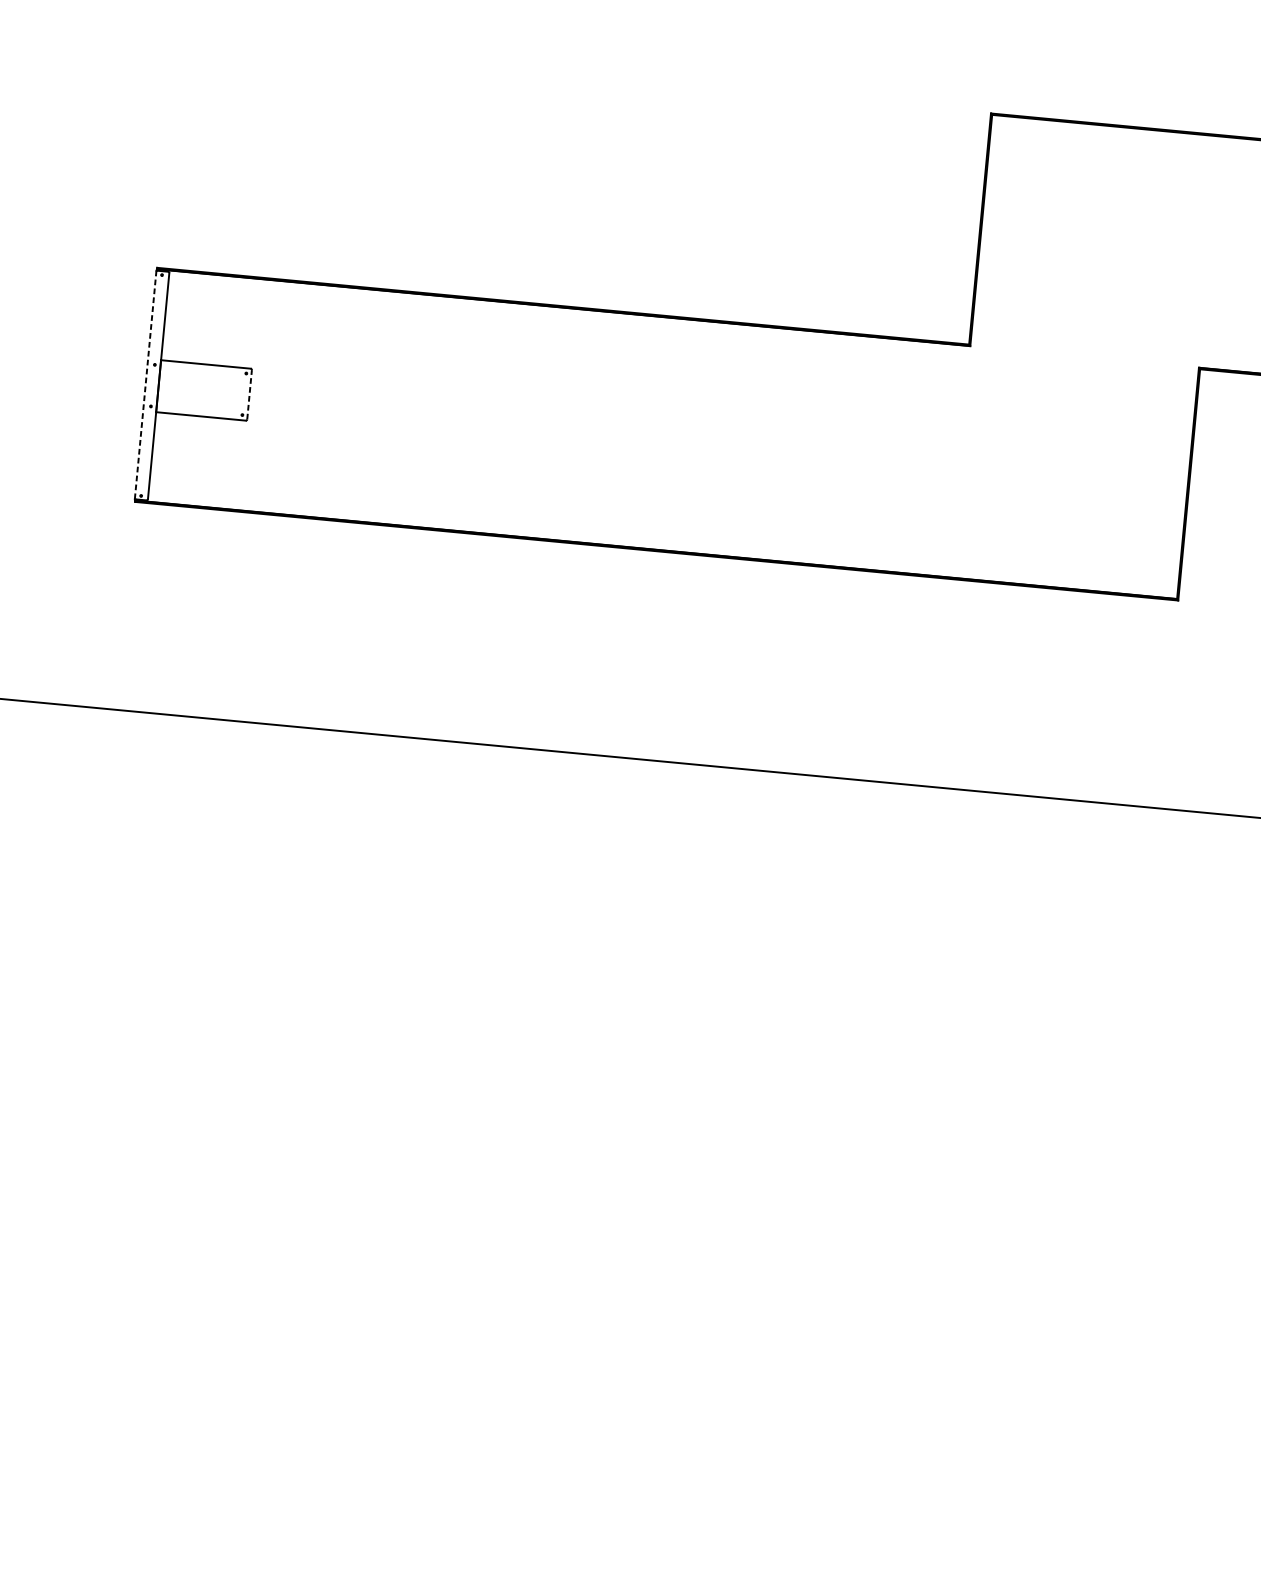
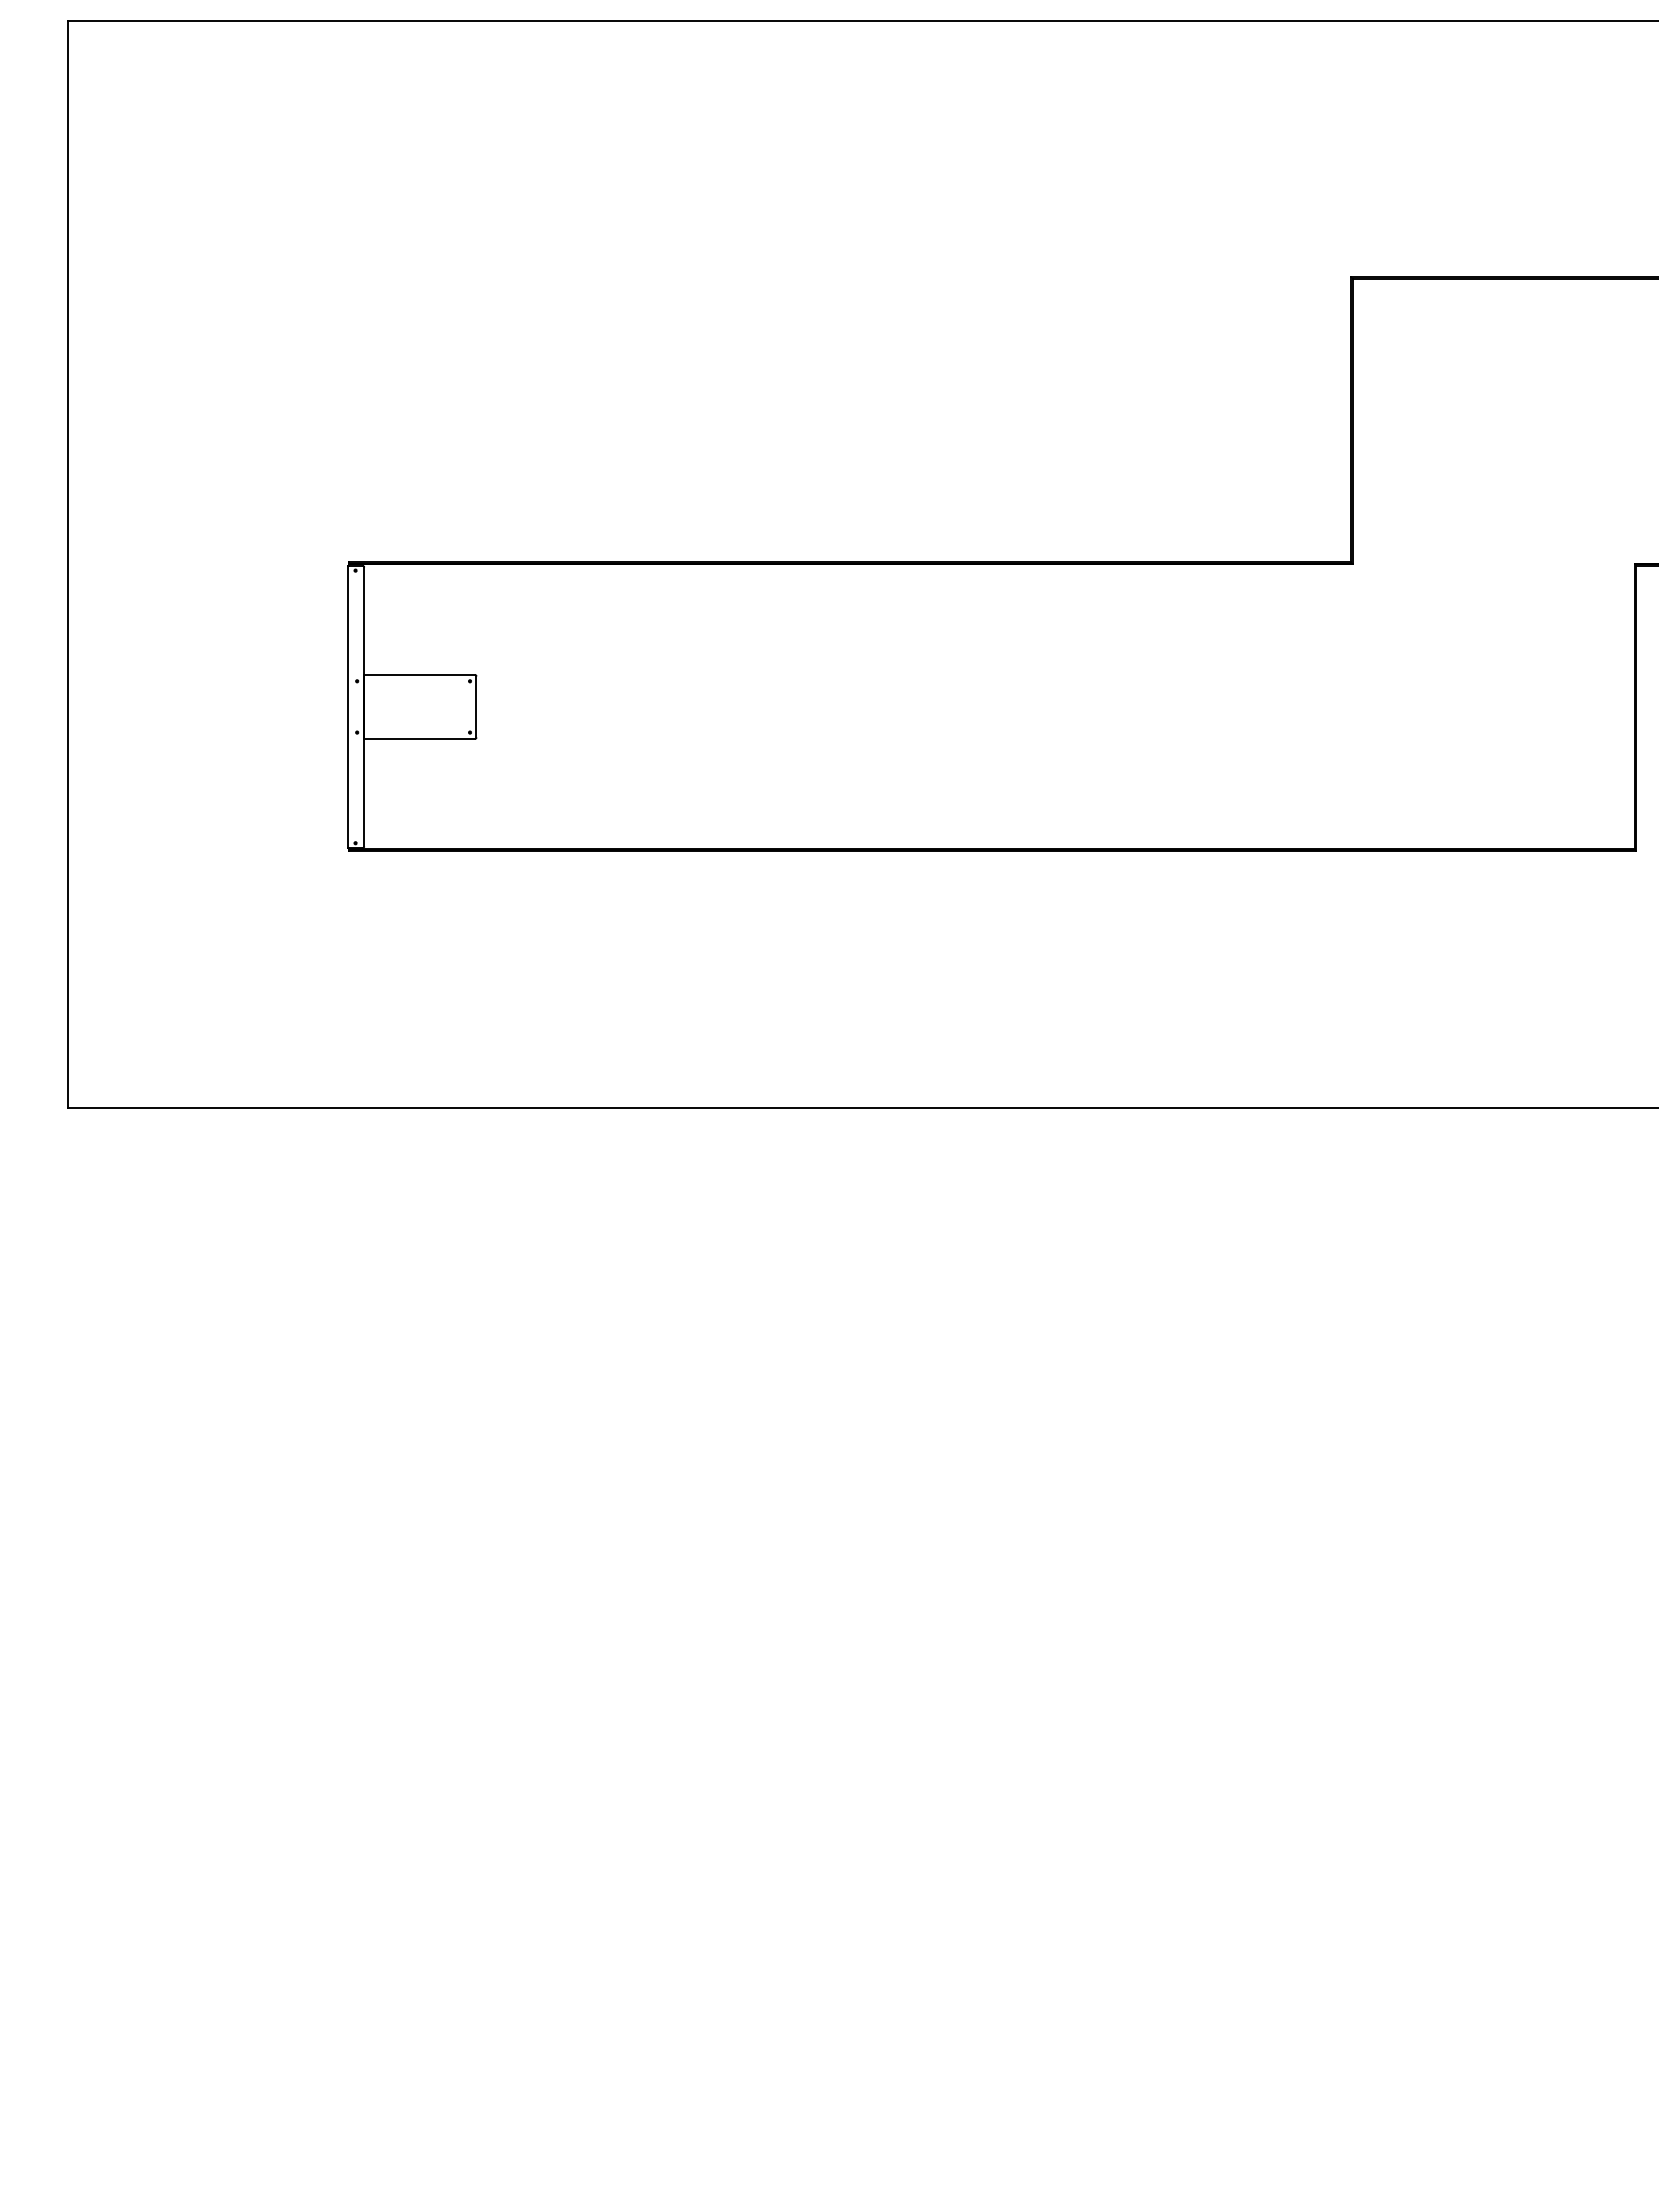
line: (145, 385) -> (348, 707), dashed -> solid
line: (249, 394) -> (476, 706), dashed -> solid

